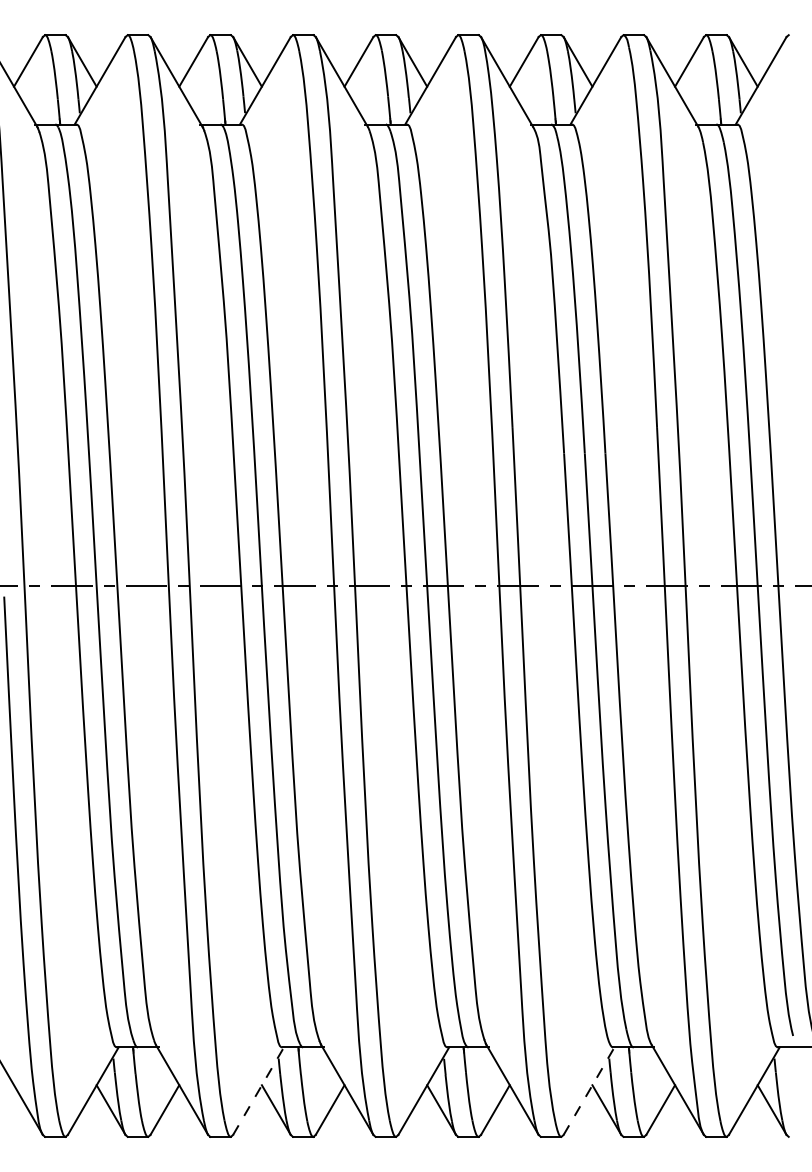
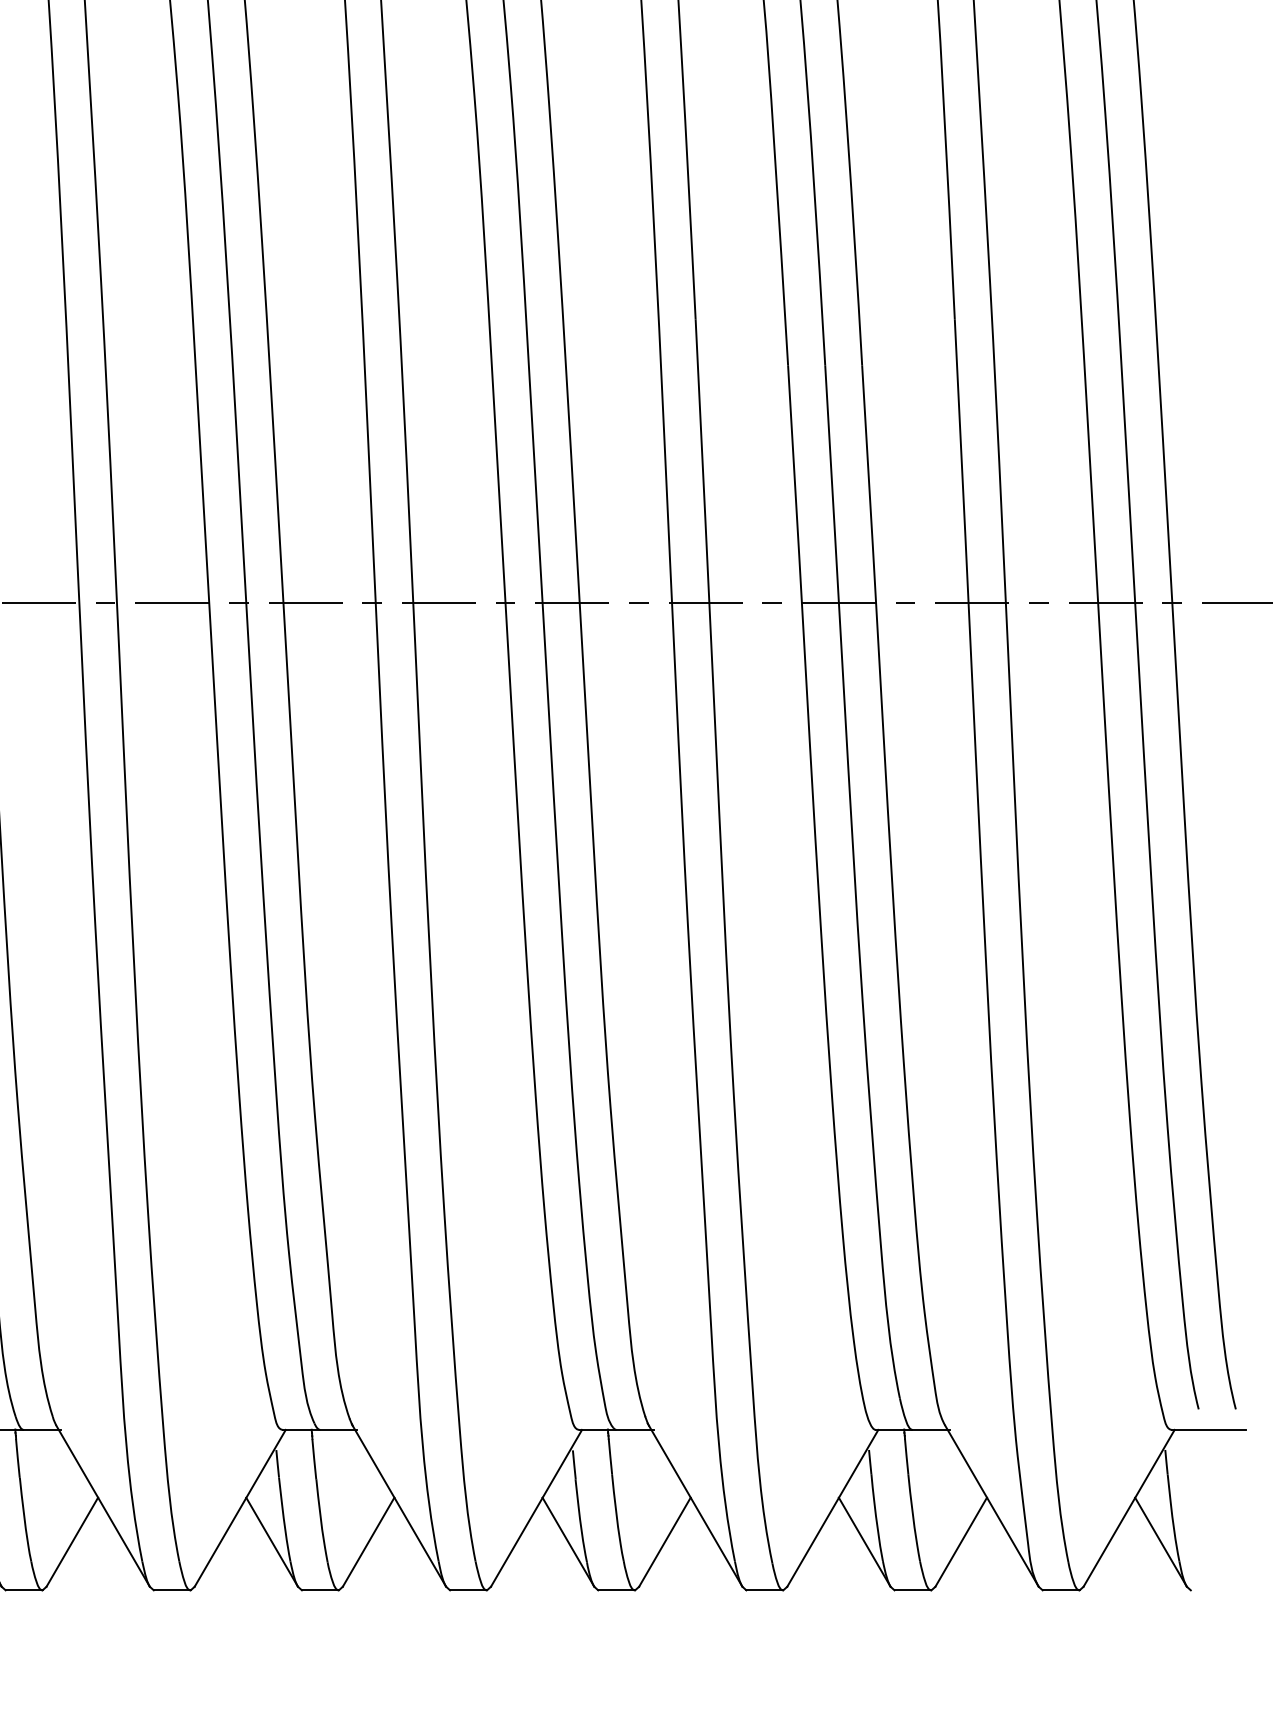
line: (258, 1091) -> (240, 1508), dashed -> solid
line: (589, 1091) -> (833, 1508), dashed -> solid

